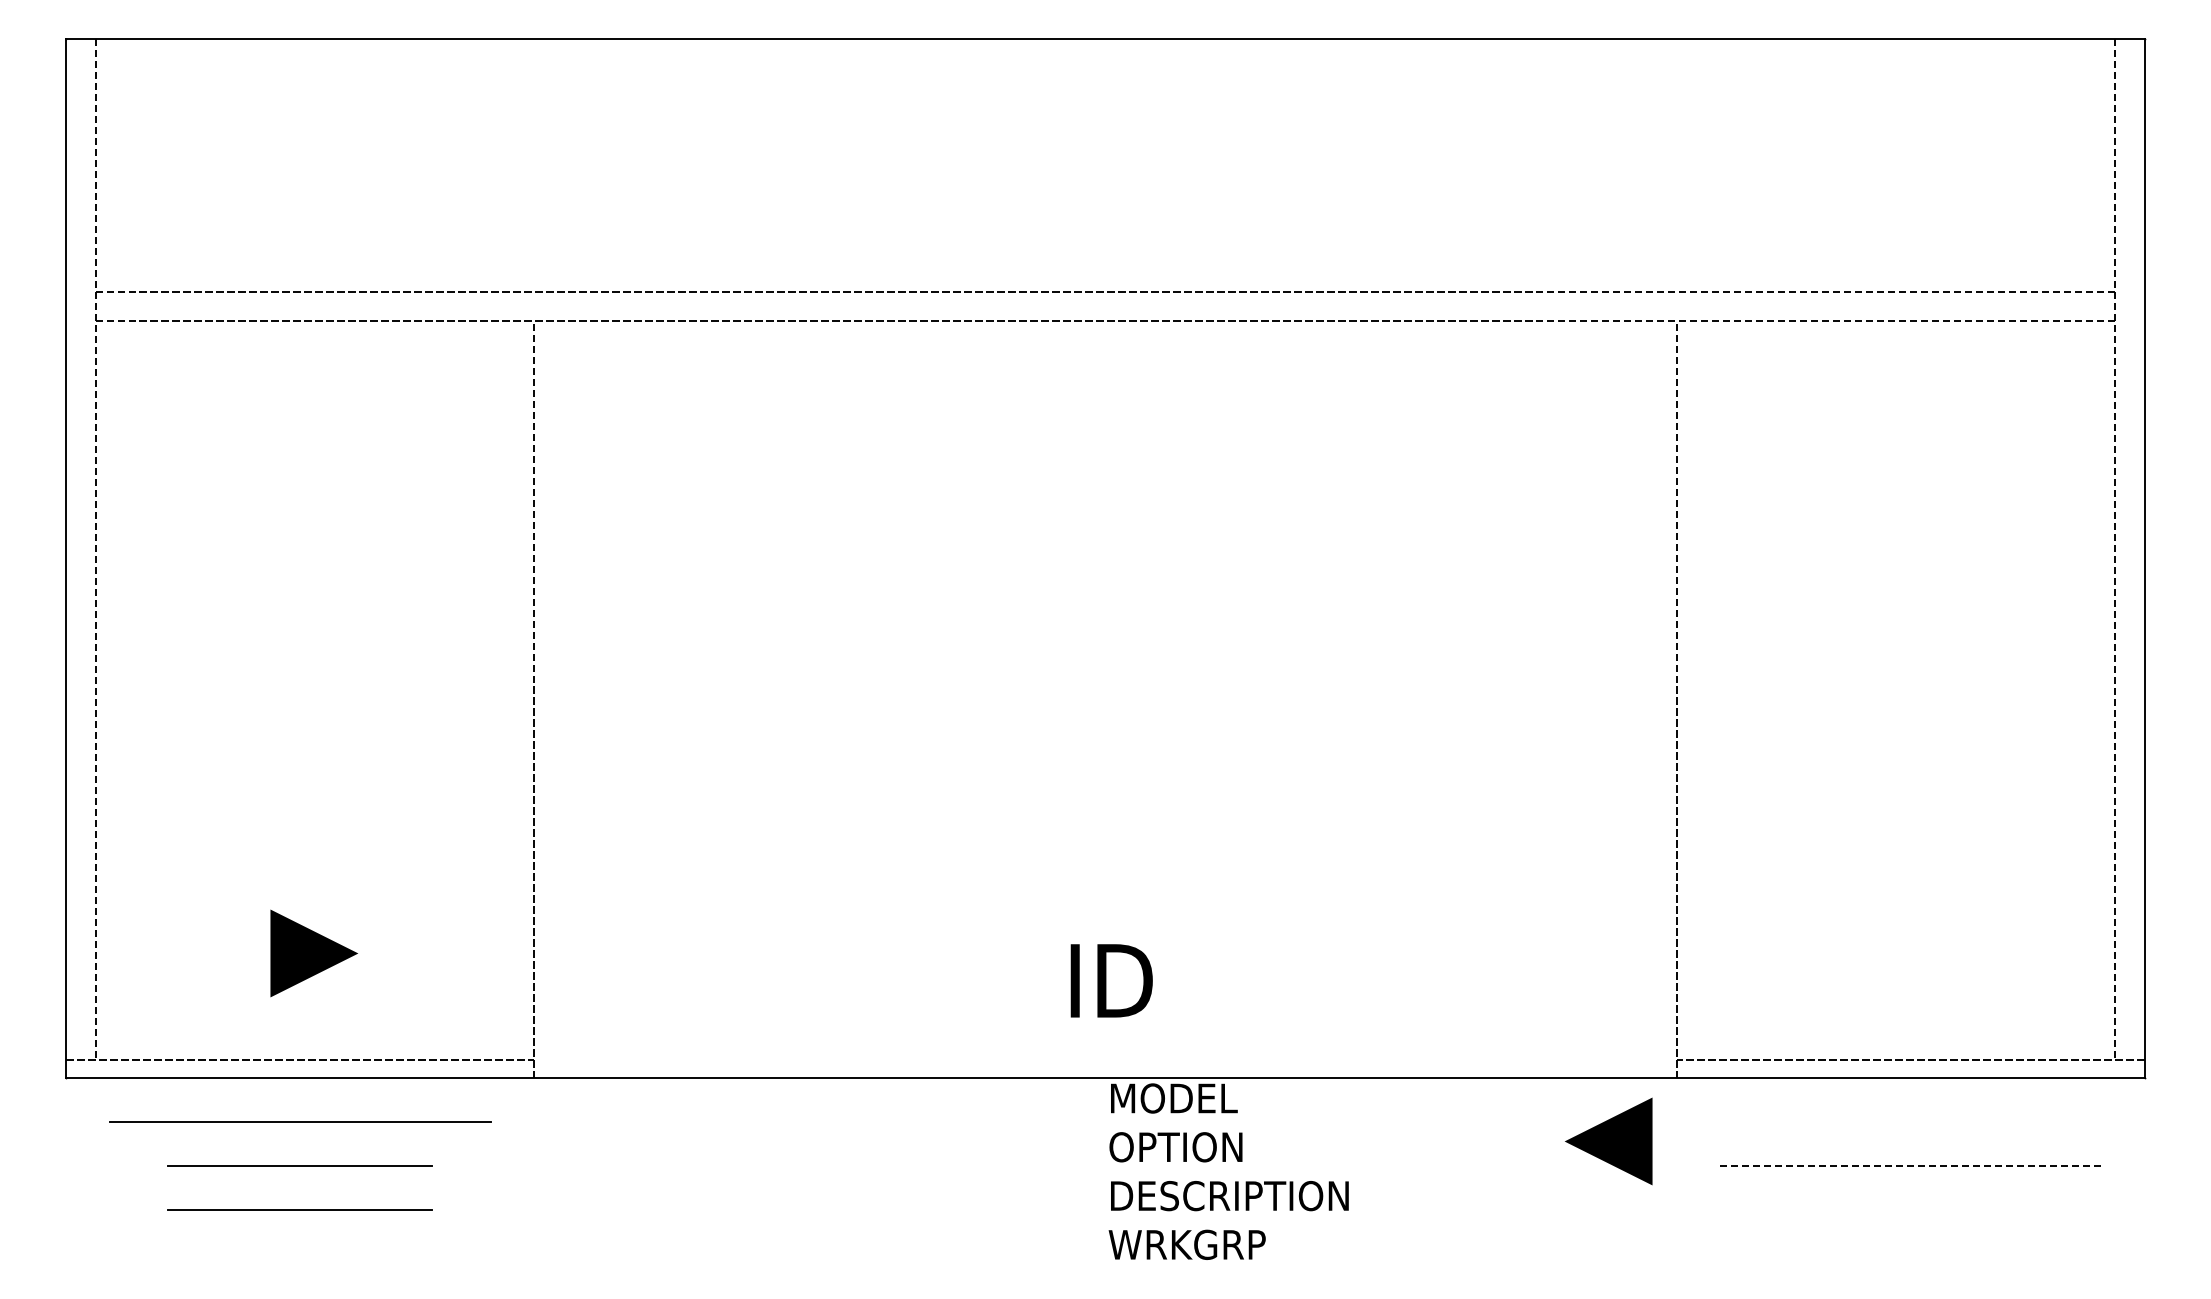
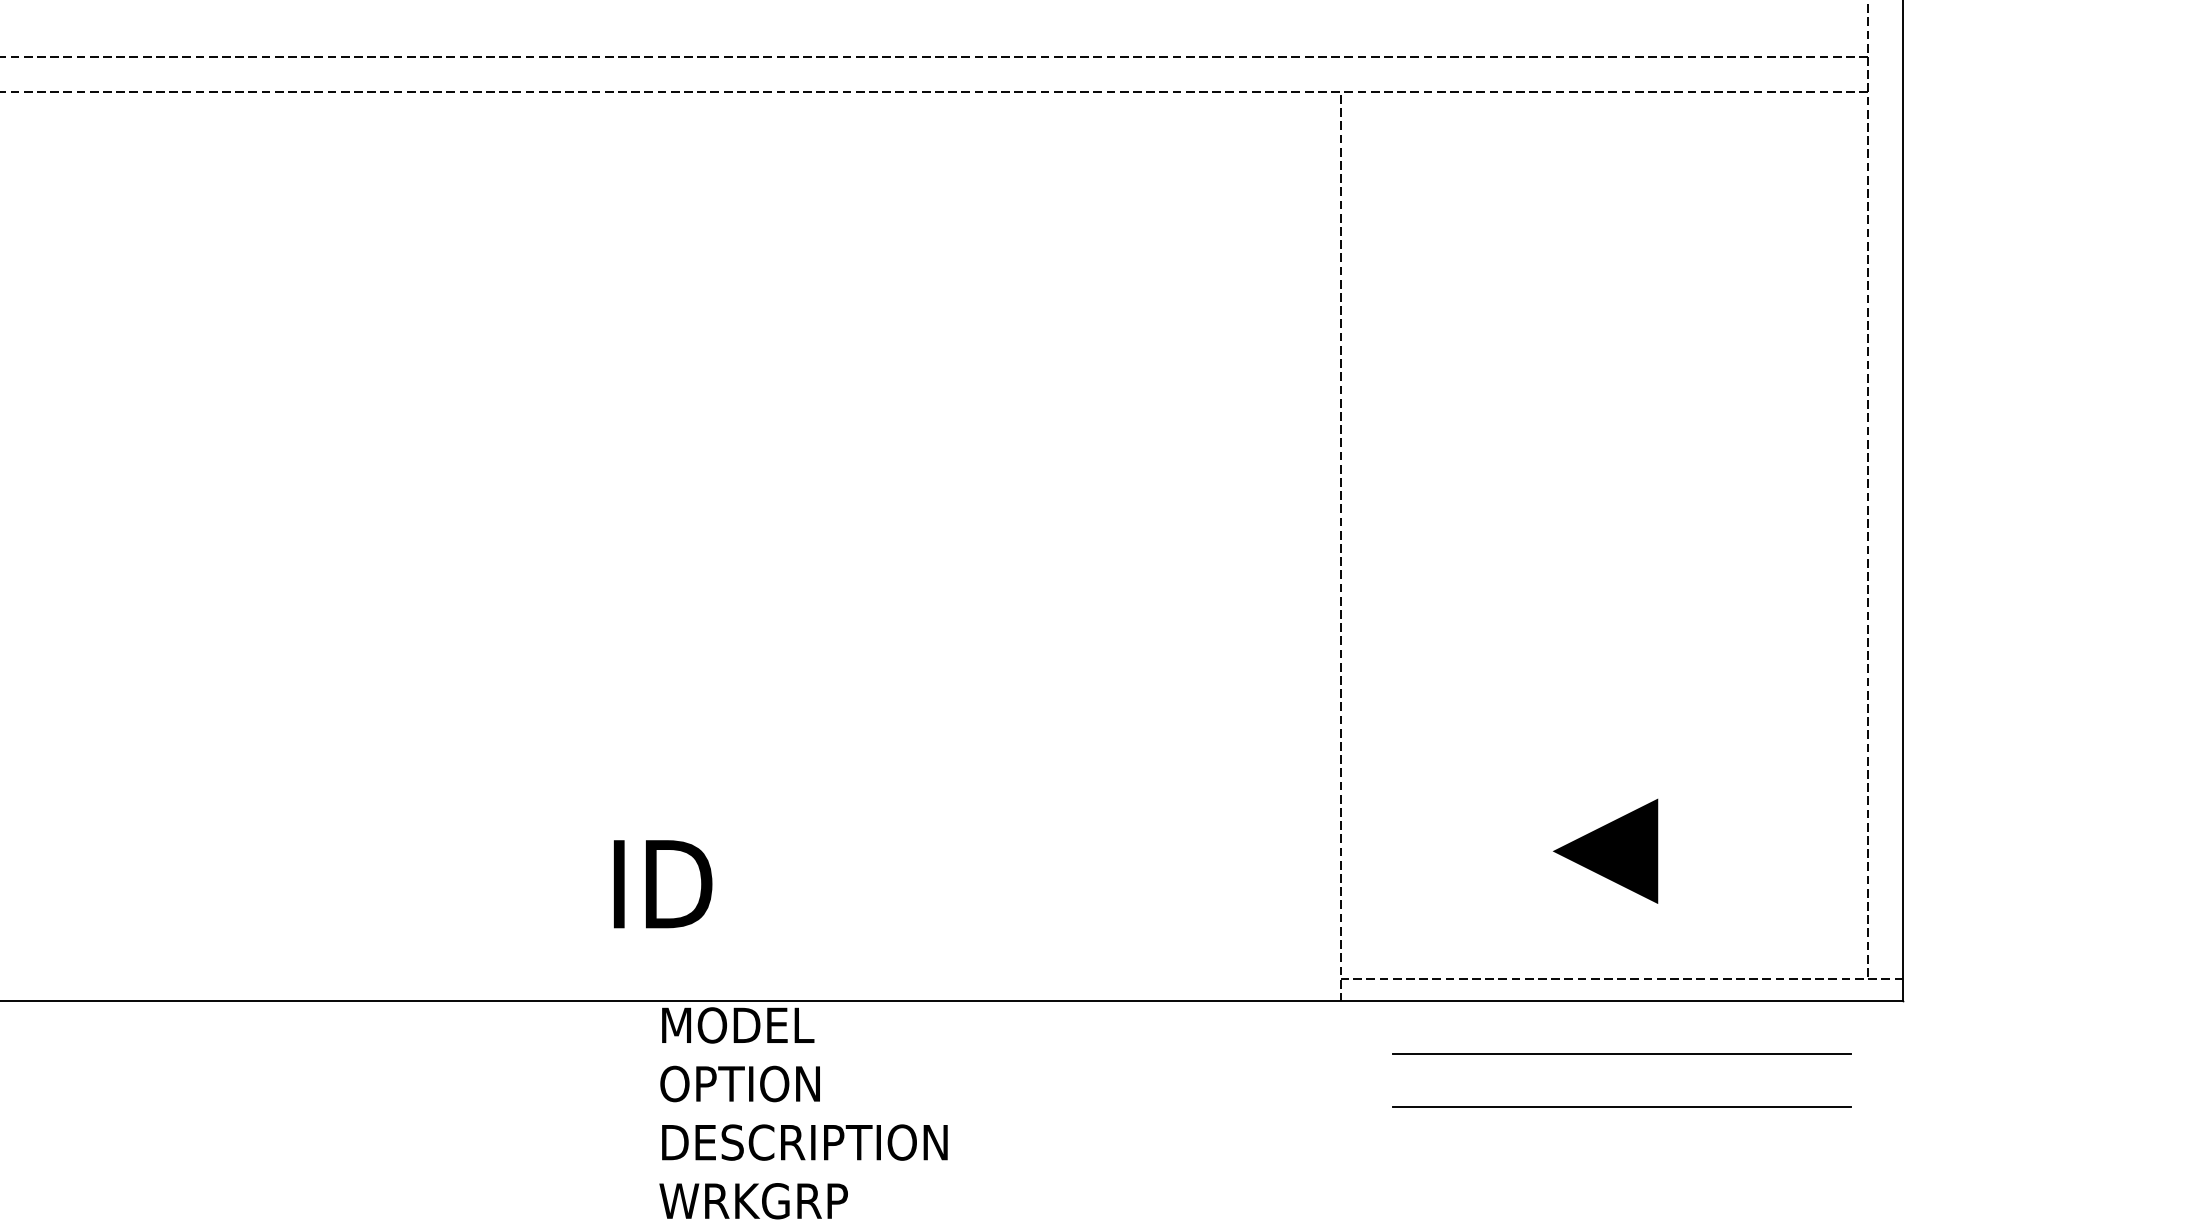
line: (1910, 1122) -> (1622, 1054), added
line: (1608, 1141) -> (1605, 851), moved
line: (1910, 1166) -> (1622, 1107), dashed -> solid

